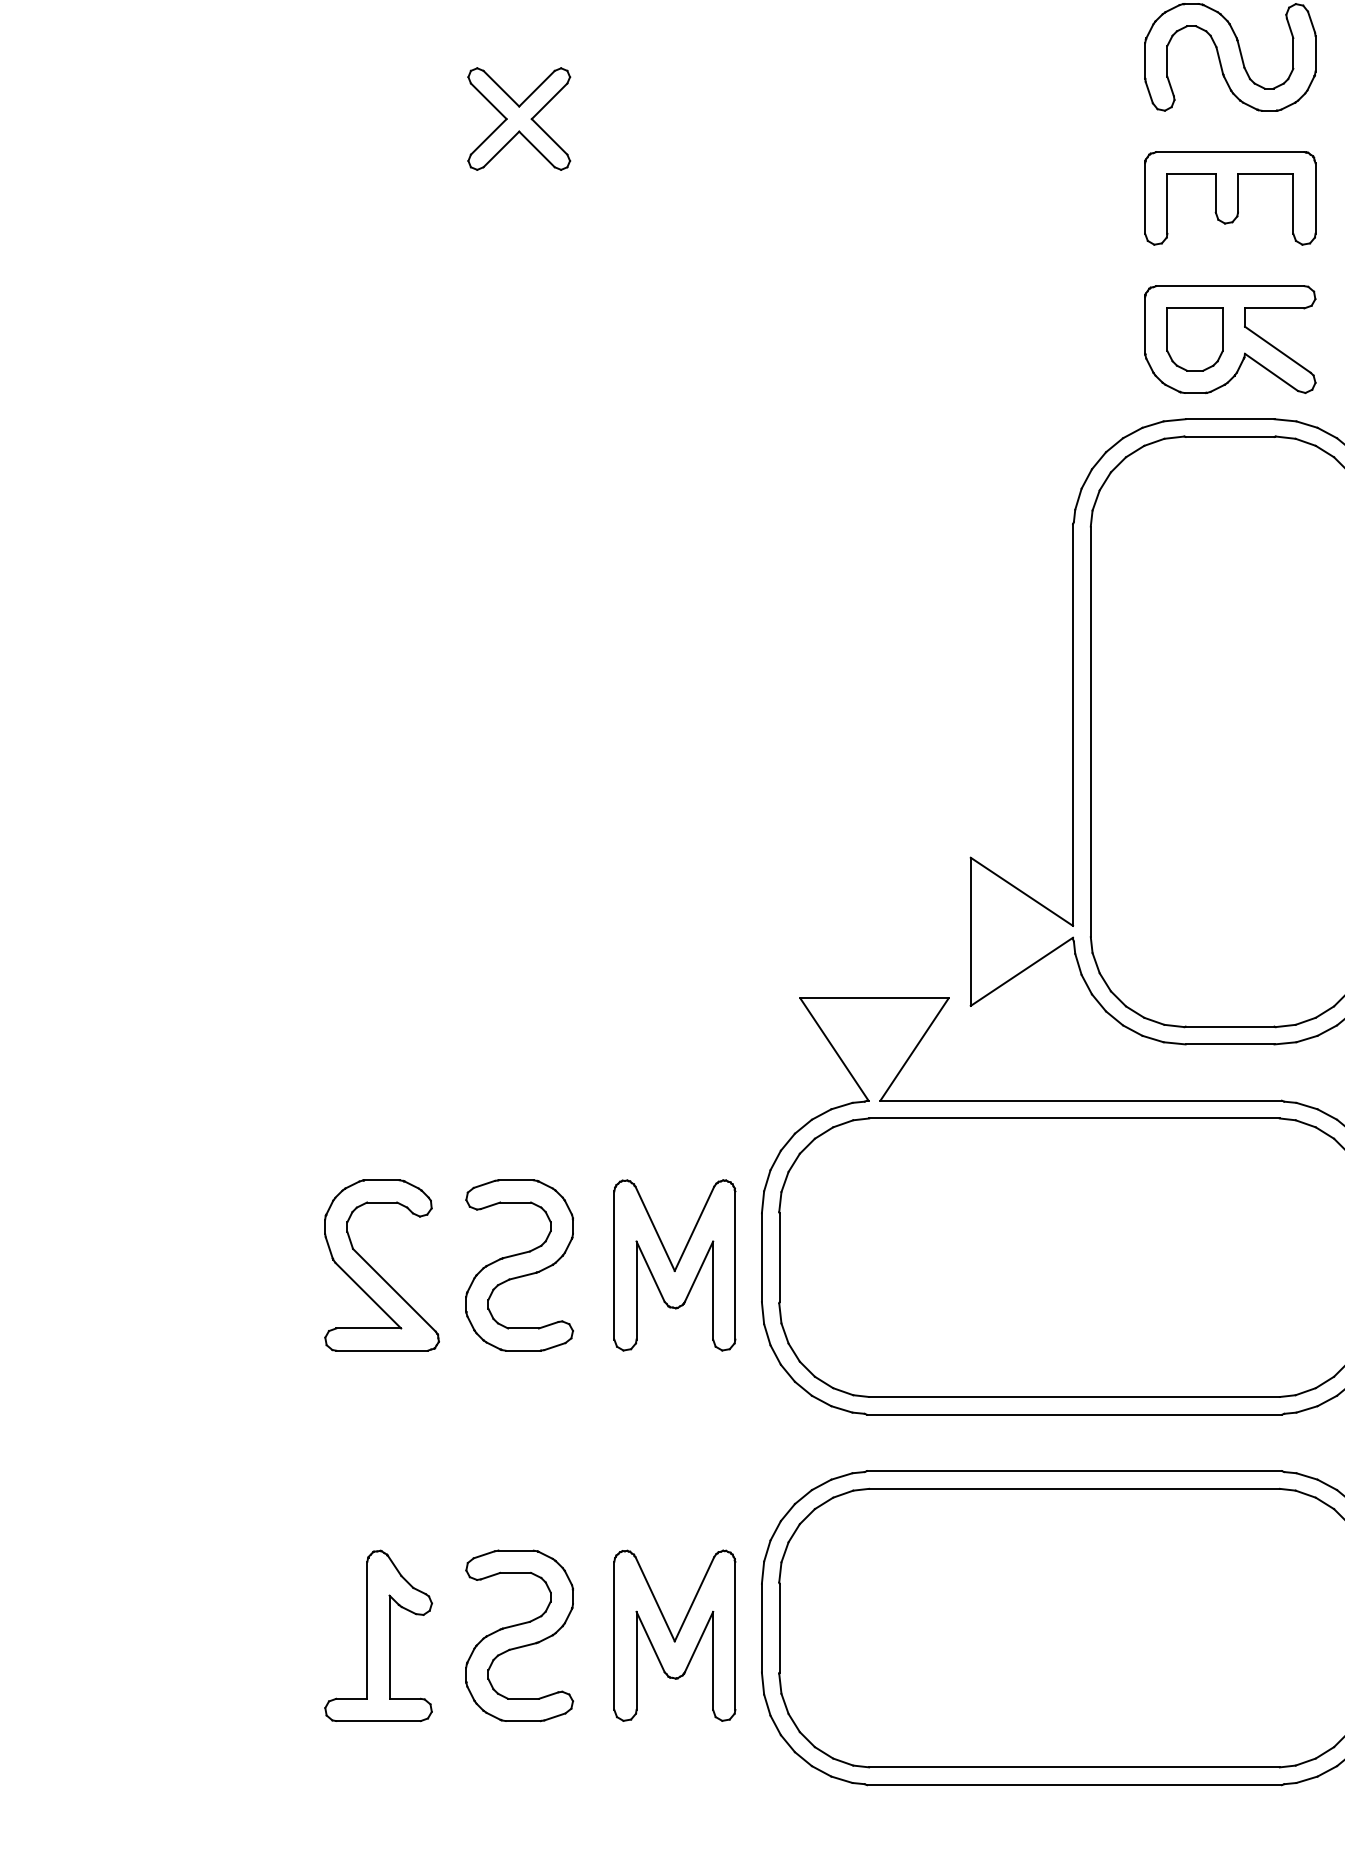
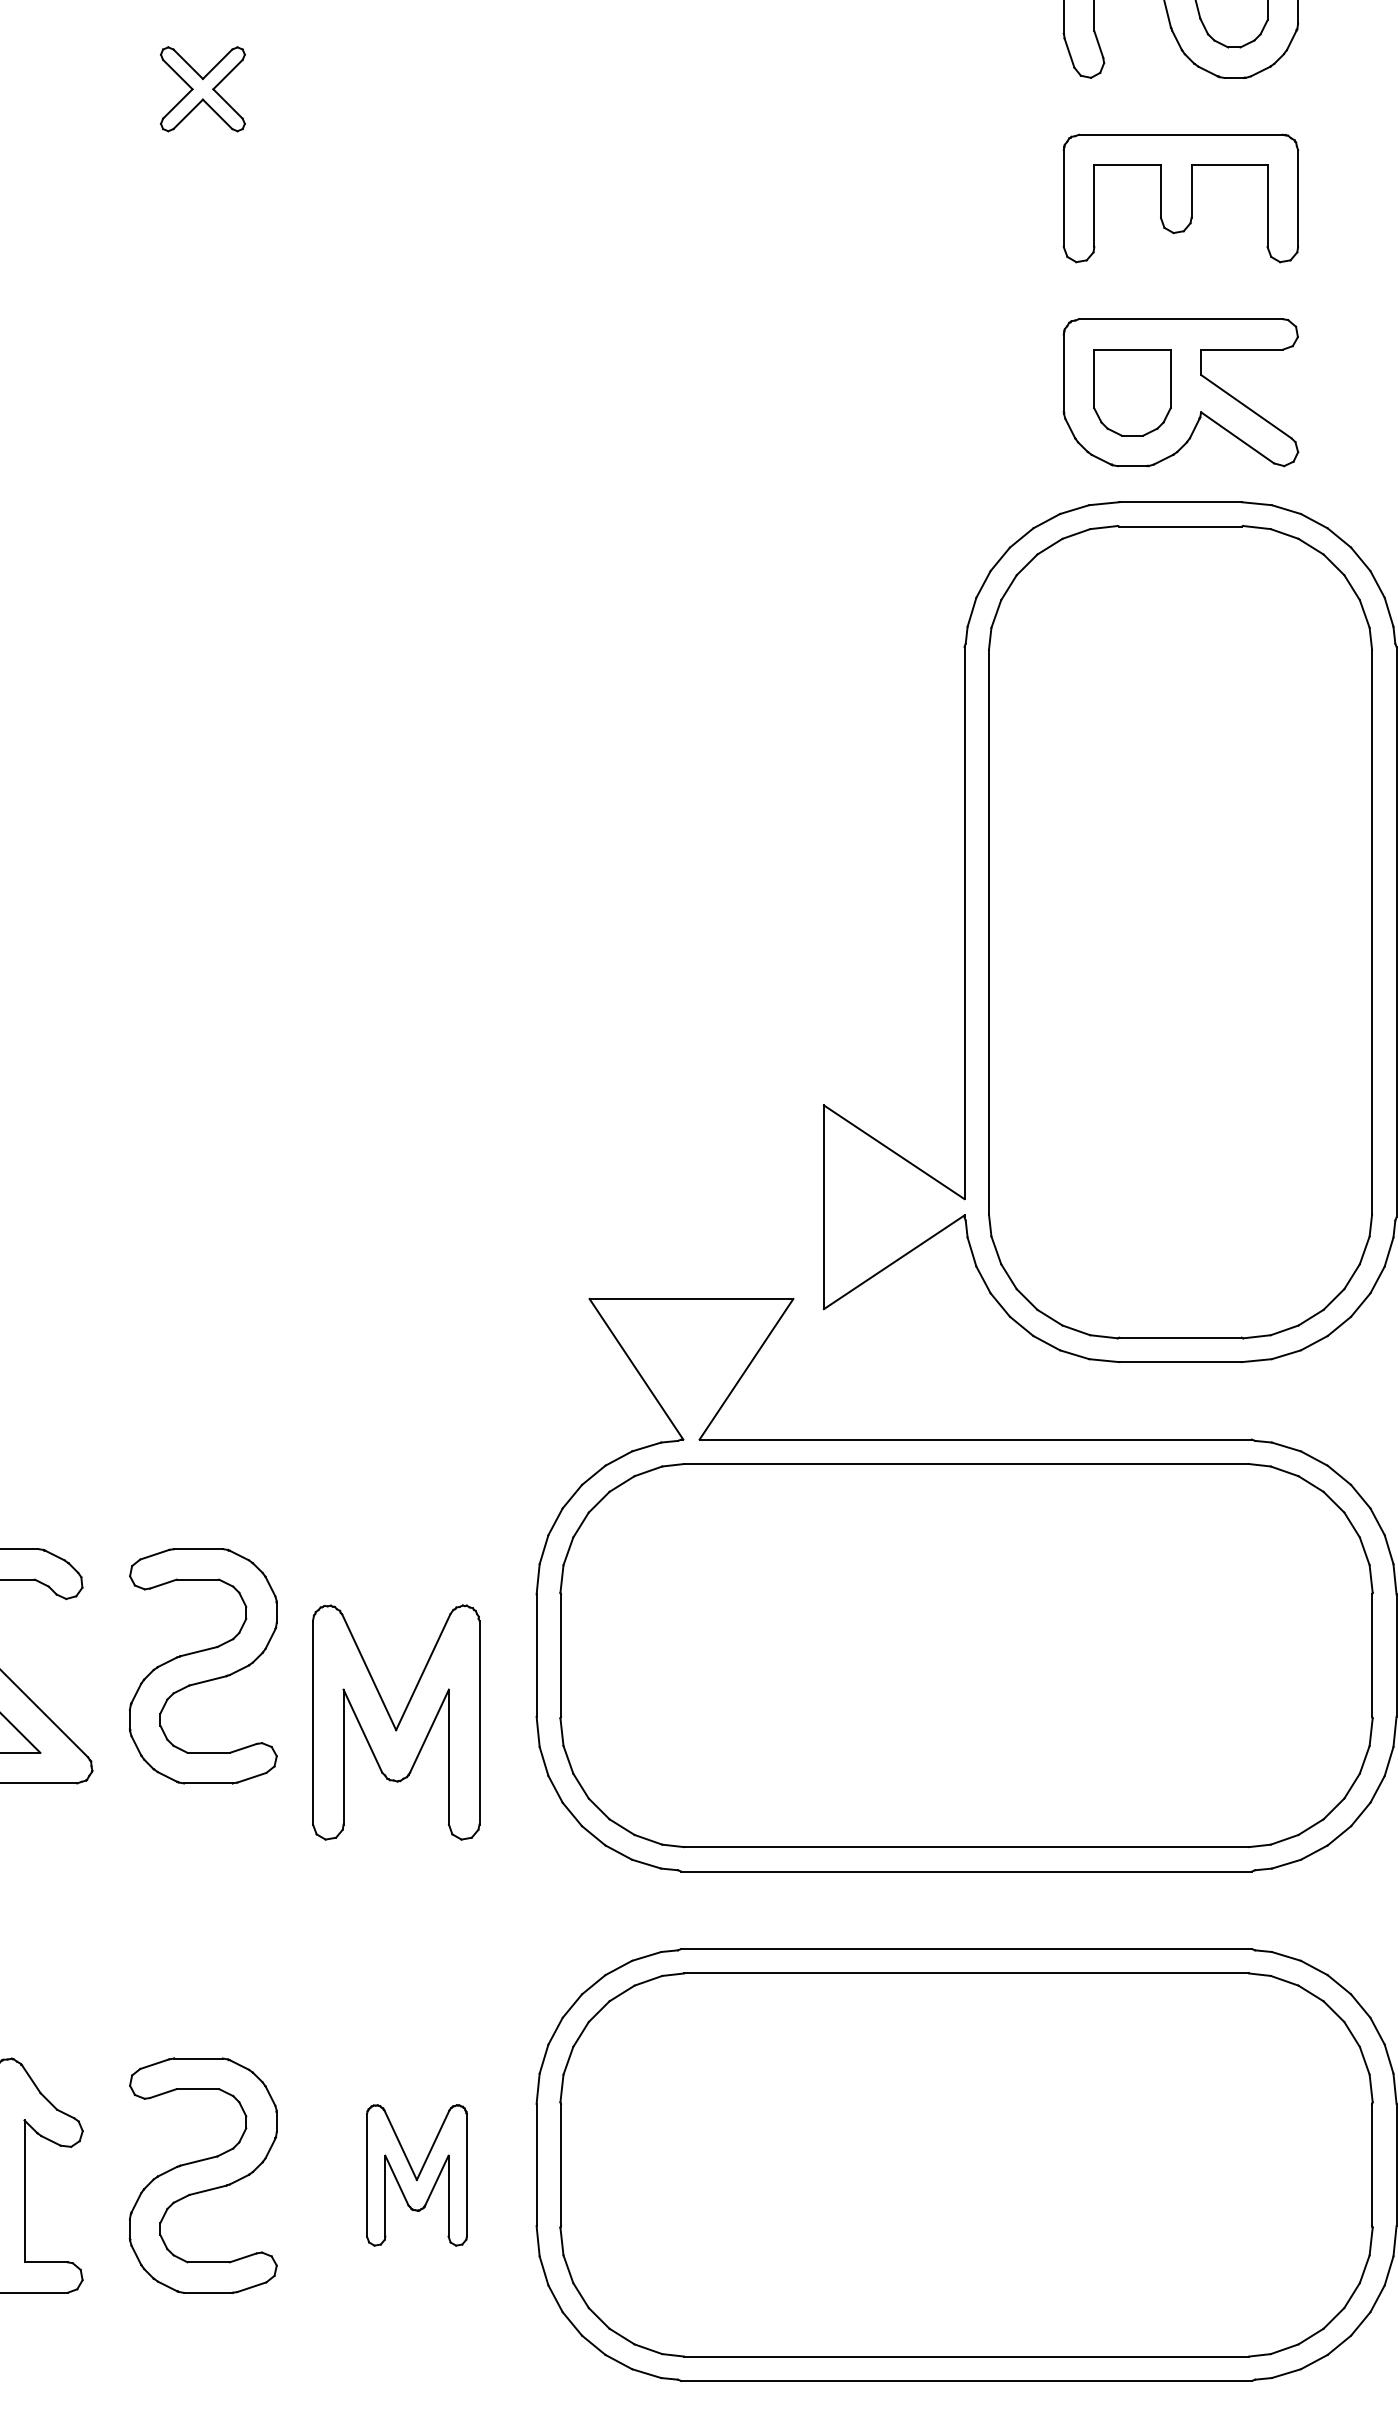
part: (519, 118) -> (203, 88), size x0.6
part: (674, 1265) -> (395, 1722), moved
part: (674, 1635) -> (416, 2175), size x0.6

